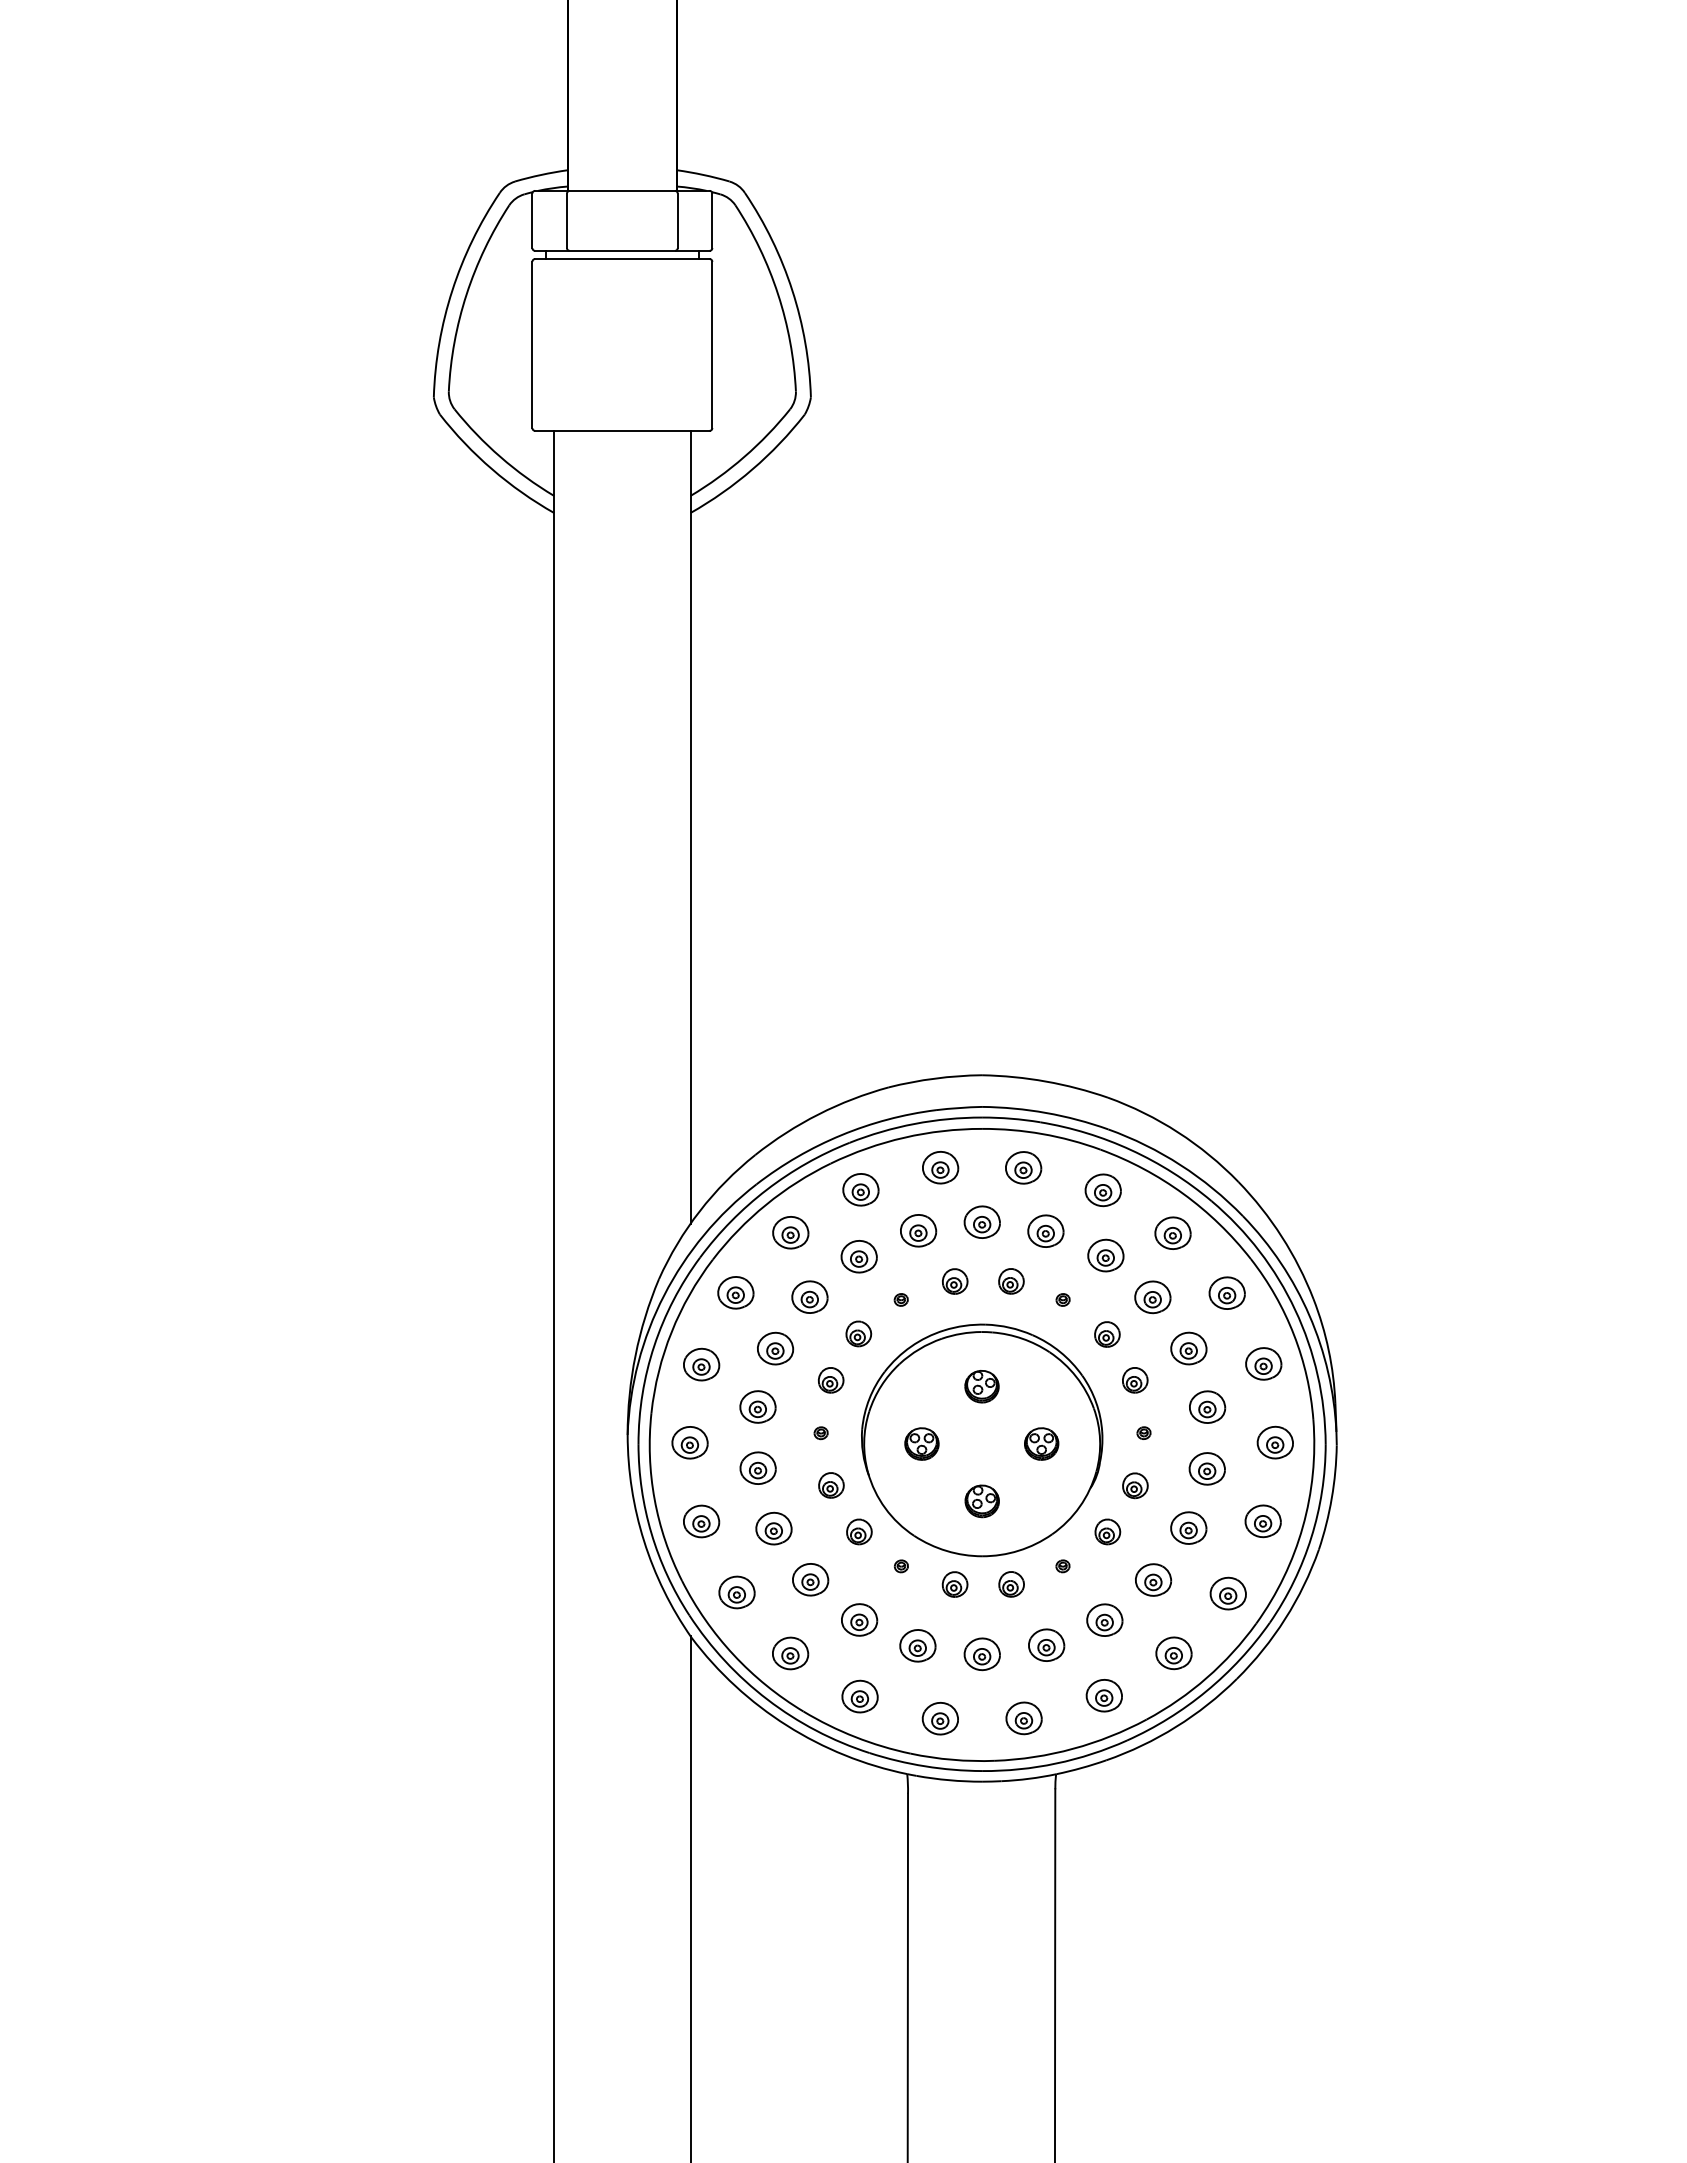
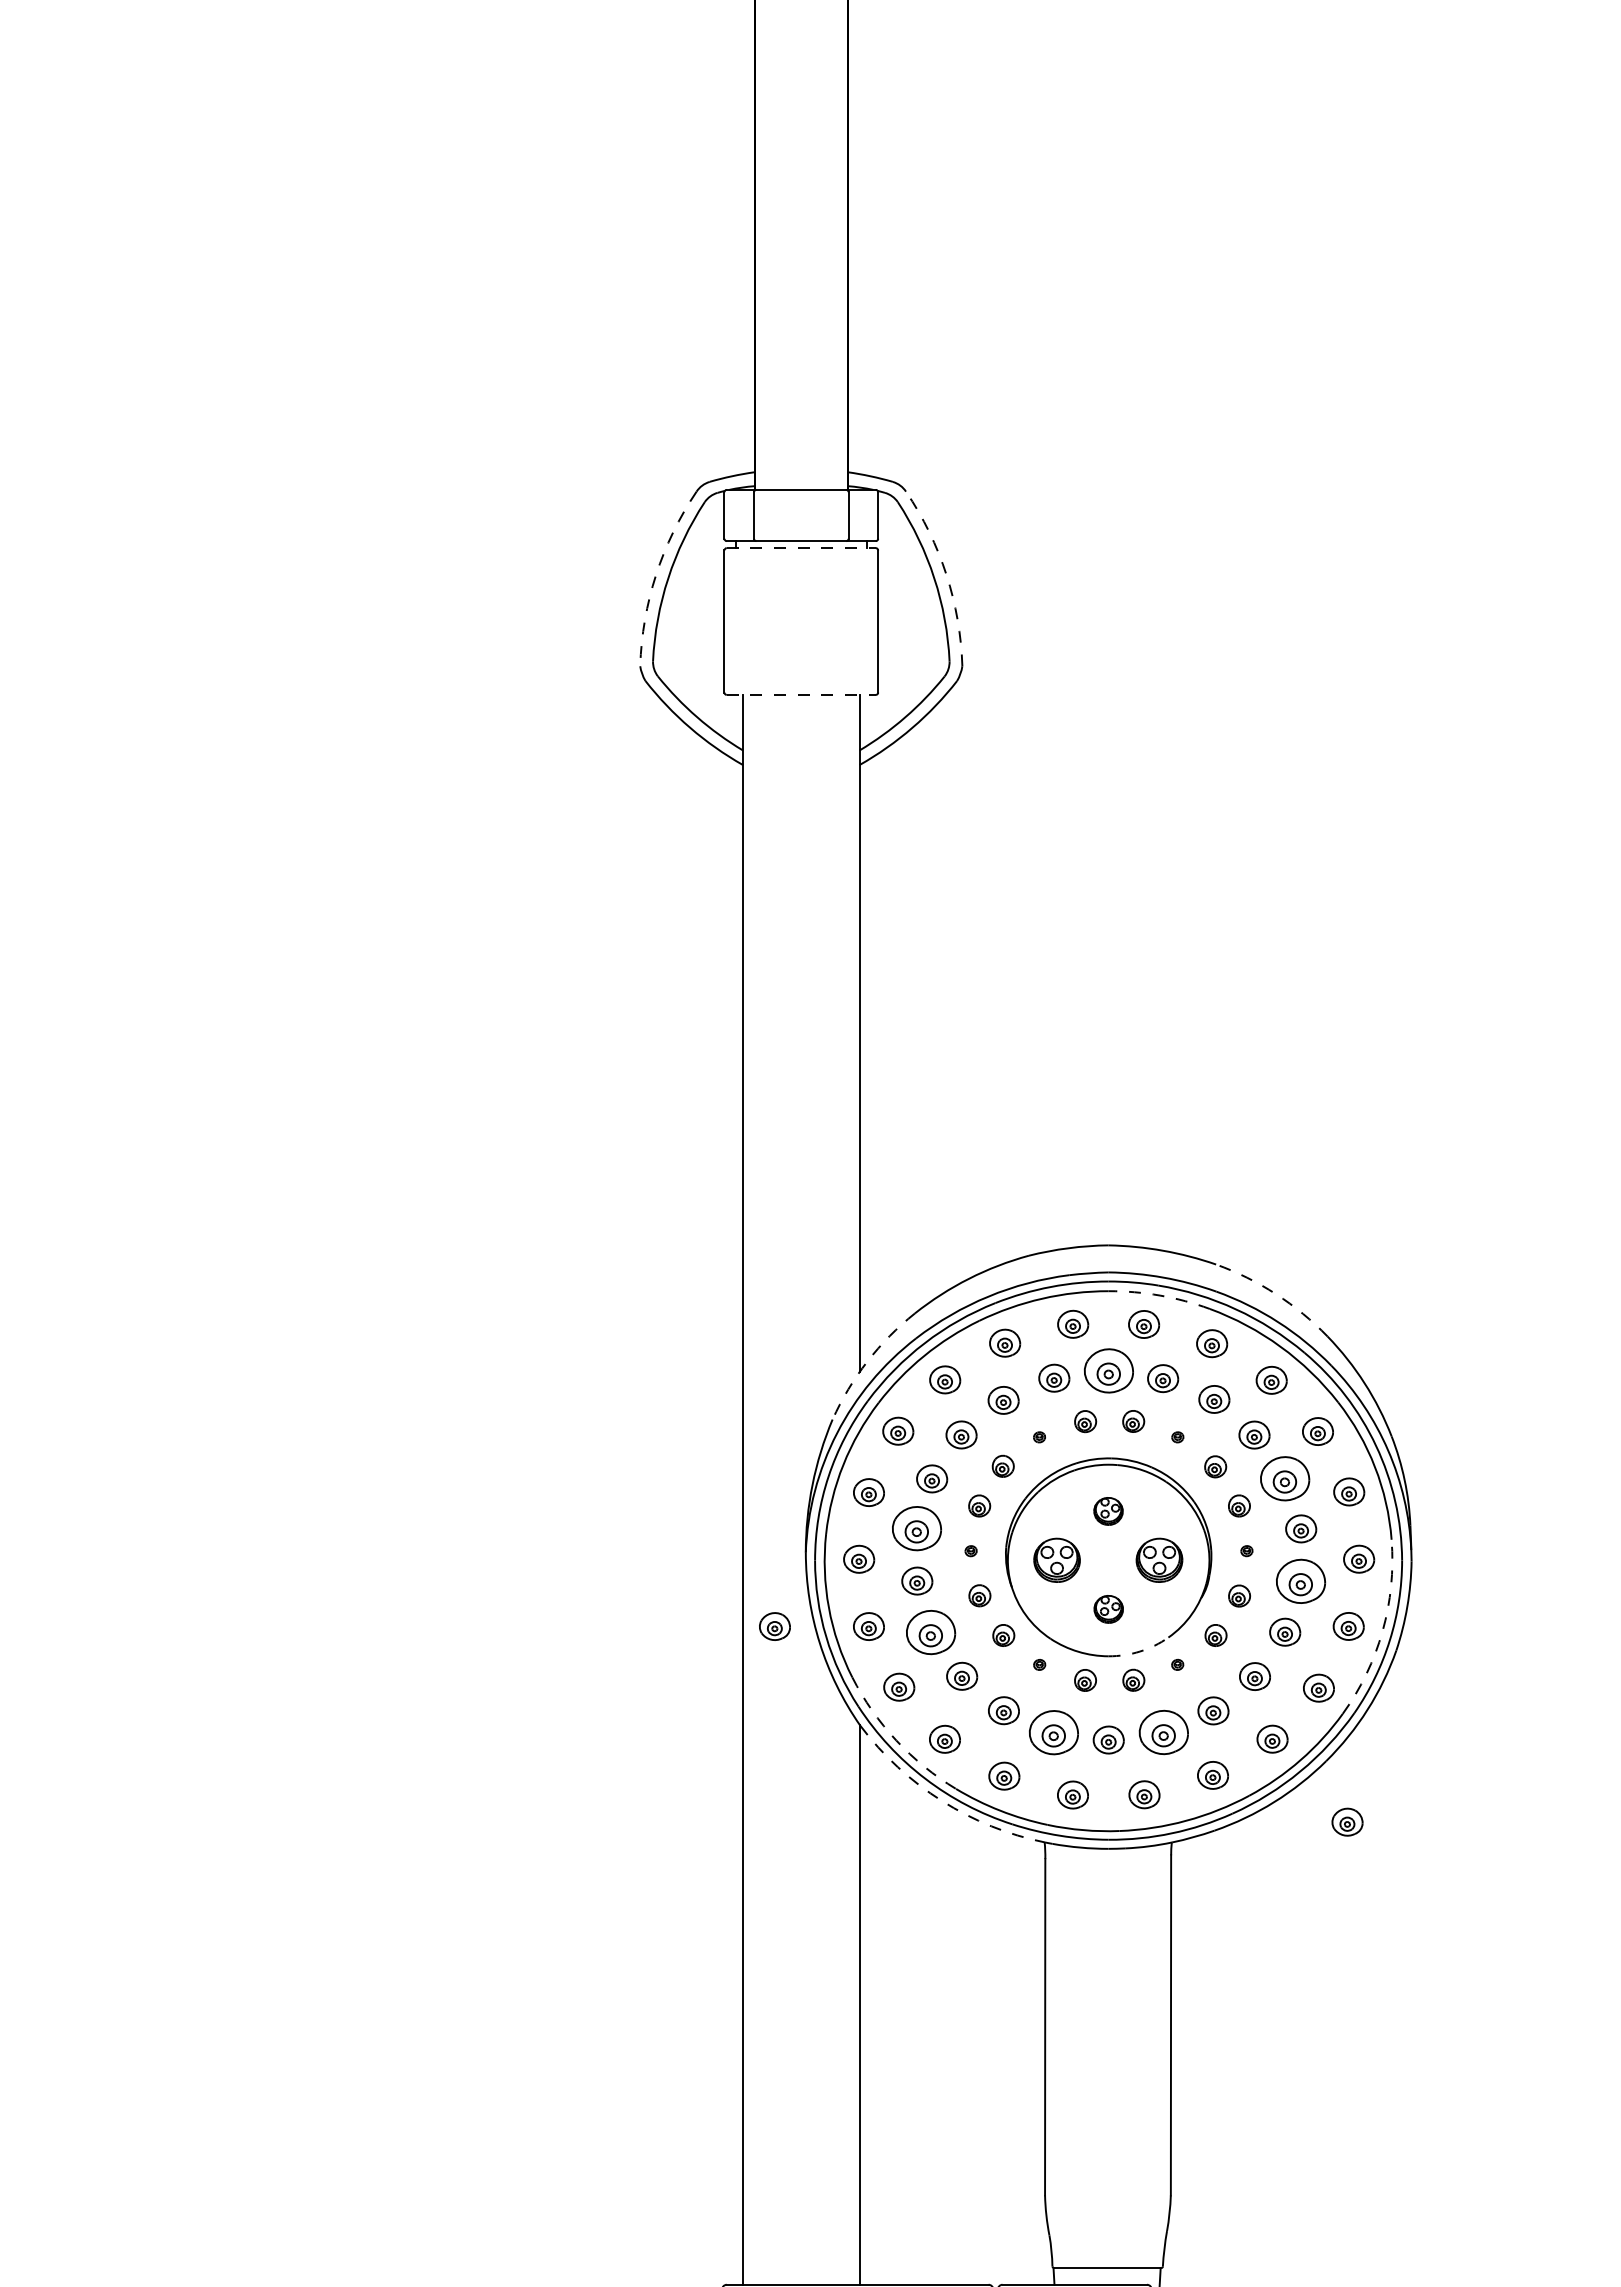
line: (622, 259) -> (801, 548), solid -> dashed
arc: (452, 289) -> (656, 574), solid -> dashed
arc: (792, 289) -> (946, 574), solid -> dashed
line: (622, 430) -> (801, 694), solid -> dashed
arc: (1178, 1132) -> (1276, 1294), solid -> dashed
arc: (1042, 1133) -> (1160, 1295), solid -> dashed
arc: (699, 1211) -> (867, 1361), solid -> dashed
part: (981, 1221) -> (1108, 1370), size x1.6
part: (1189, 1348) -> (1285, 1478), size x1.6
part: (758, 1406) -> (917, 1528), size x1.6
part: (922, 1444) -> (1057, 1560), size x1.6
part: (1041, 1444) -> (1159, 1560), size x1.6
part: (1206, 1468) -> (1300, 1581), size x1.6
part: (590, 1521) -> (774, 1626), added
arc: (1302, 1527) -> (1382, 1631), solid -> dashed
part: (773, 1528) -> (930, 1632), size x1.6
arc: (1018, 1550) -> (1139, 1651), solid -> dashed
part: (1046, 1644) -> (1163, 1731), size x1.6
part: (917, 1645) -> (1053, 1732), size x1.6
arc: (733, 1654) -> (896, 1740), solid -> dashed
arc: (787, 1725) -> (942, 1800), solid -> dashed
part: (1261, 1749) -> (1347, 1821), added

